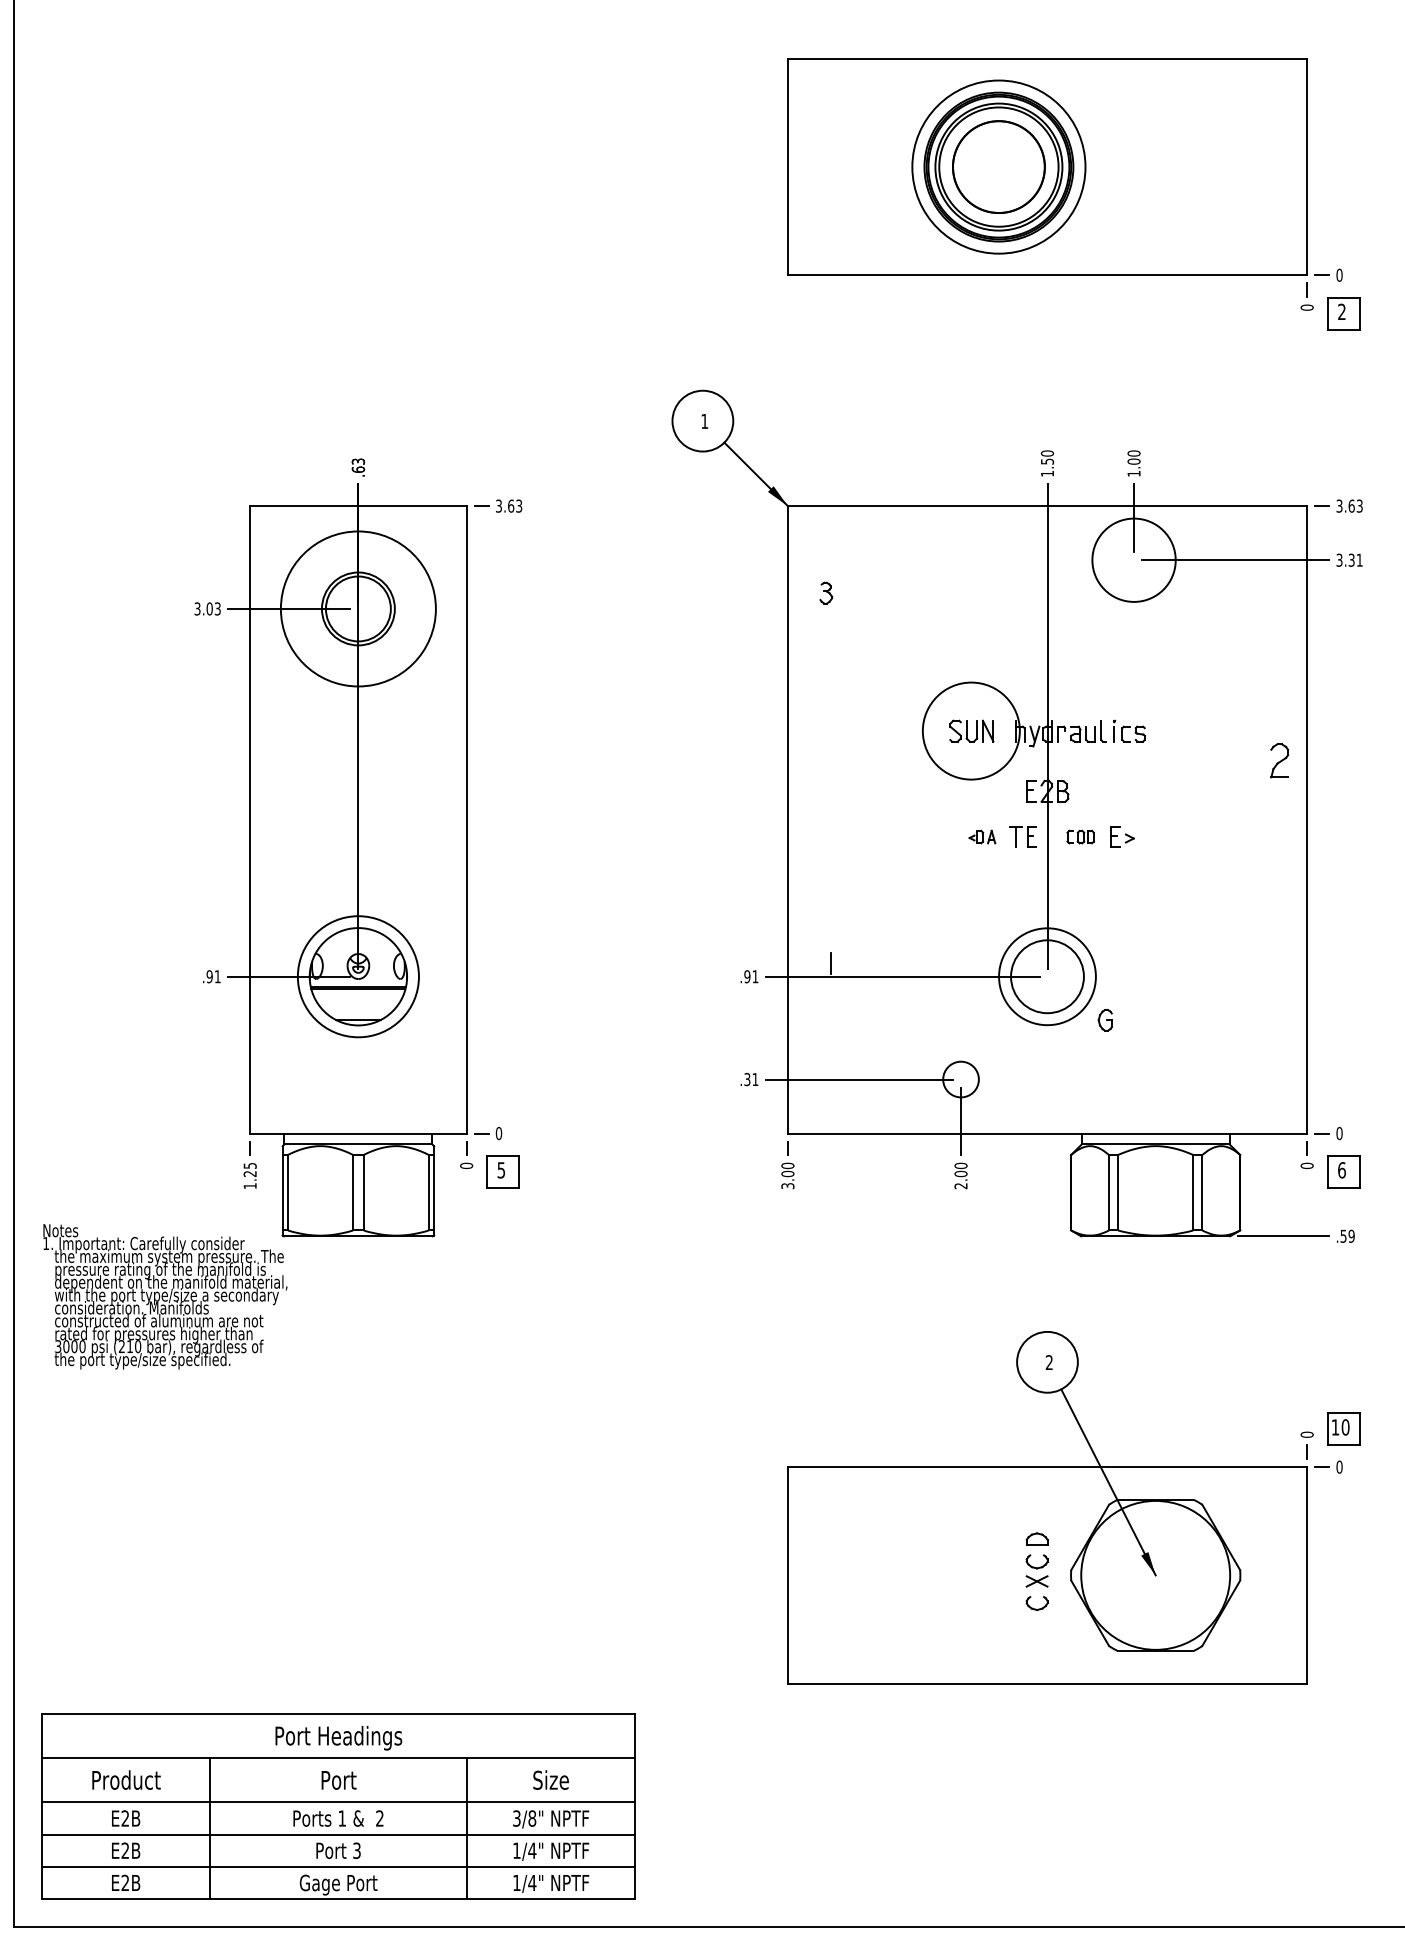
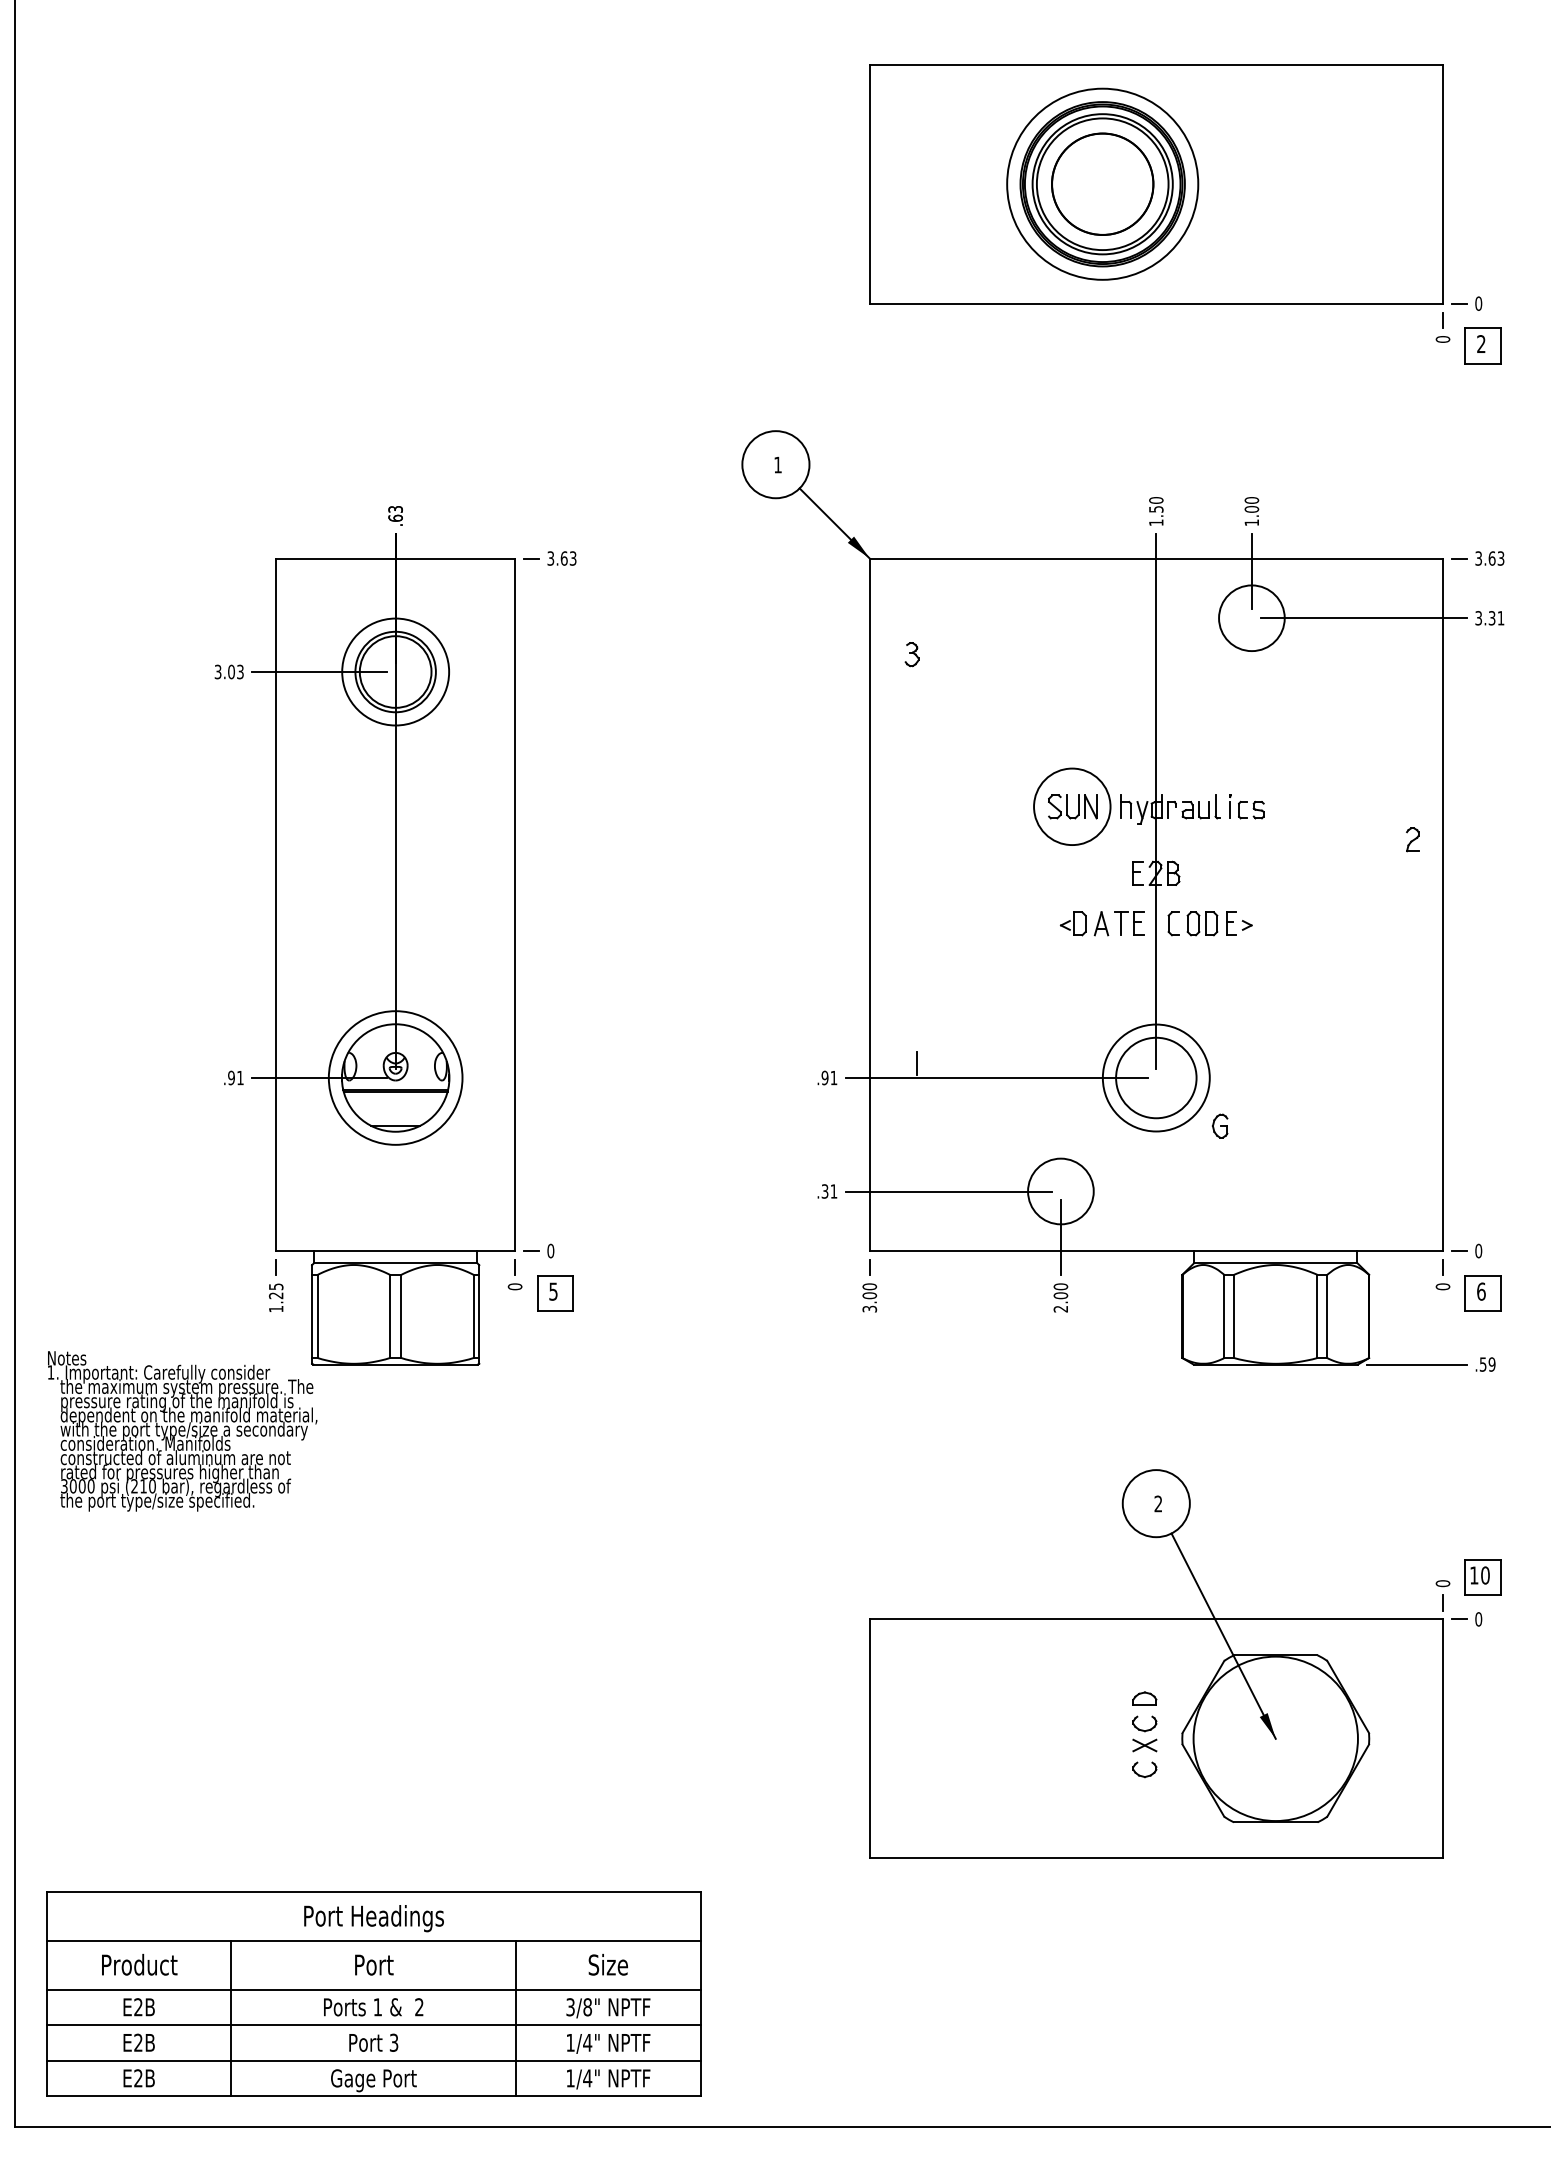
circle: (1133, 560) -> (1251, 618), size x0.71
circle: (358, 608) -> (395, 671), size x0.62
circle: (971, 730) -> (1072, 806), size x0.71
part: (1279, 760) -> (1412, 839), size x0.62
part: (982, 836) -> (1084, 923), size x1.67
part: (1080, 836) -> (1192, 923), size x1.67
circle: (960, 1079) -> (1060, 1191), size x1.67

